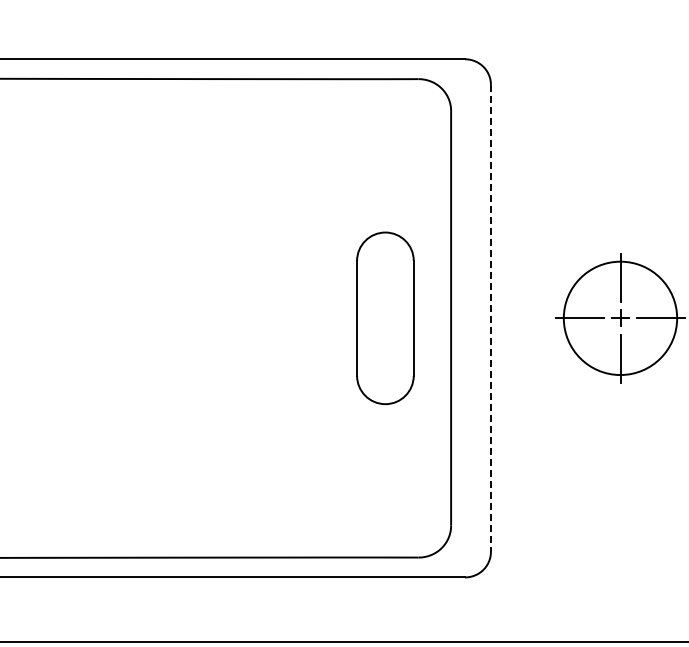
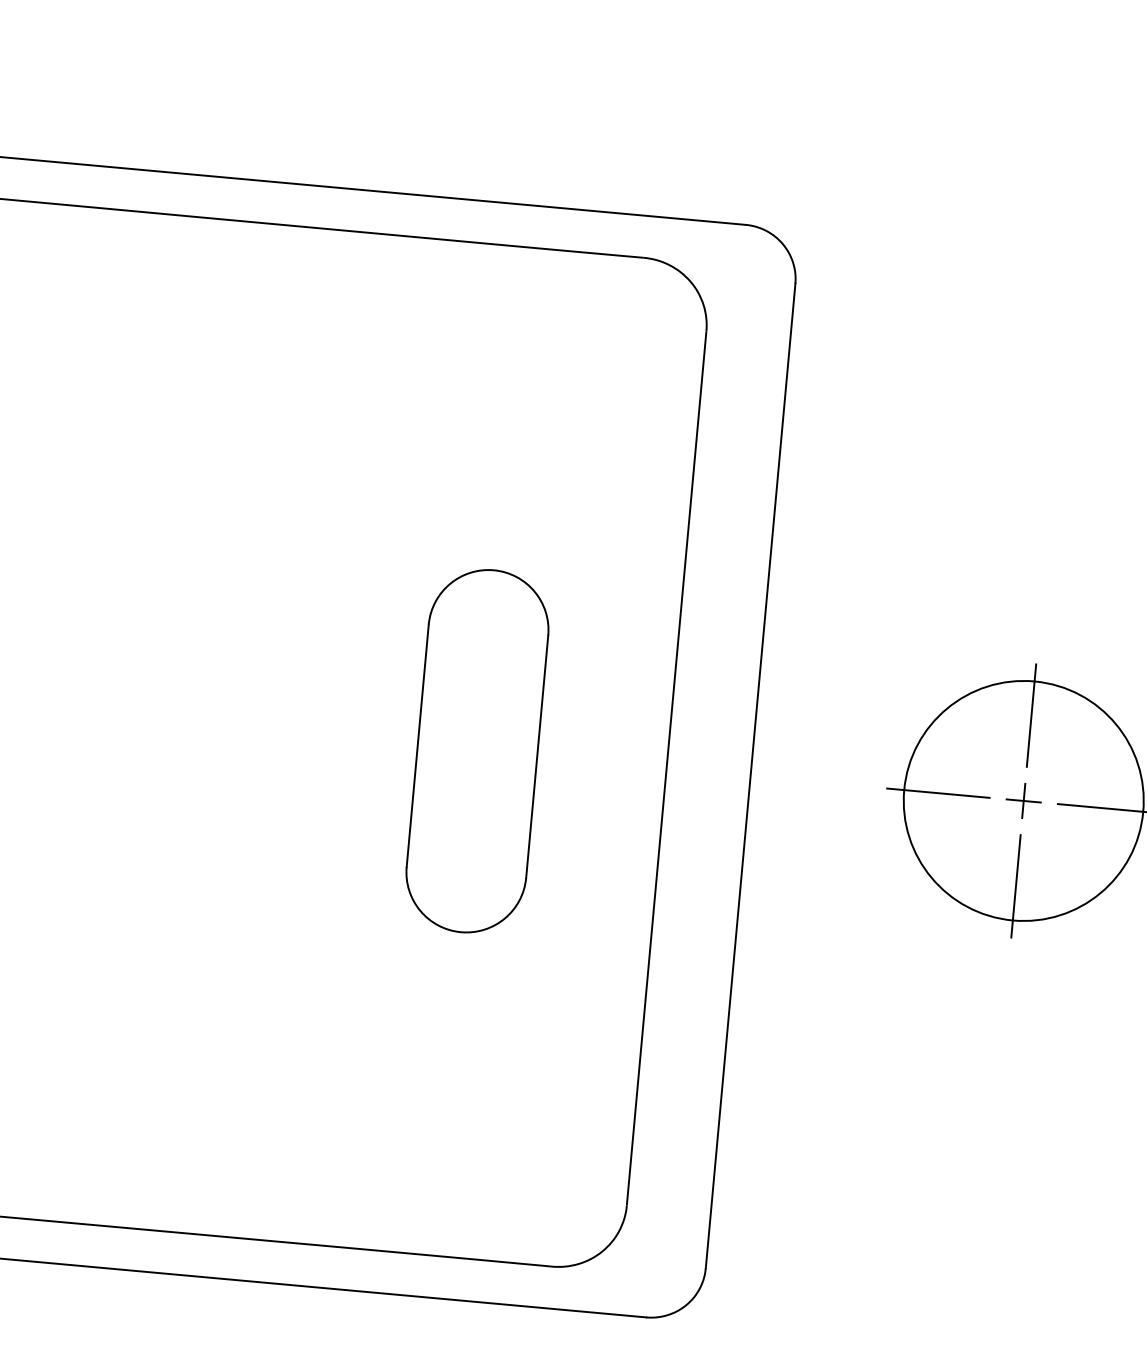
part: (385, 318) -> (477, 751), moved
line: (490, 318) -> (749, 776), dashed -> solid

